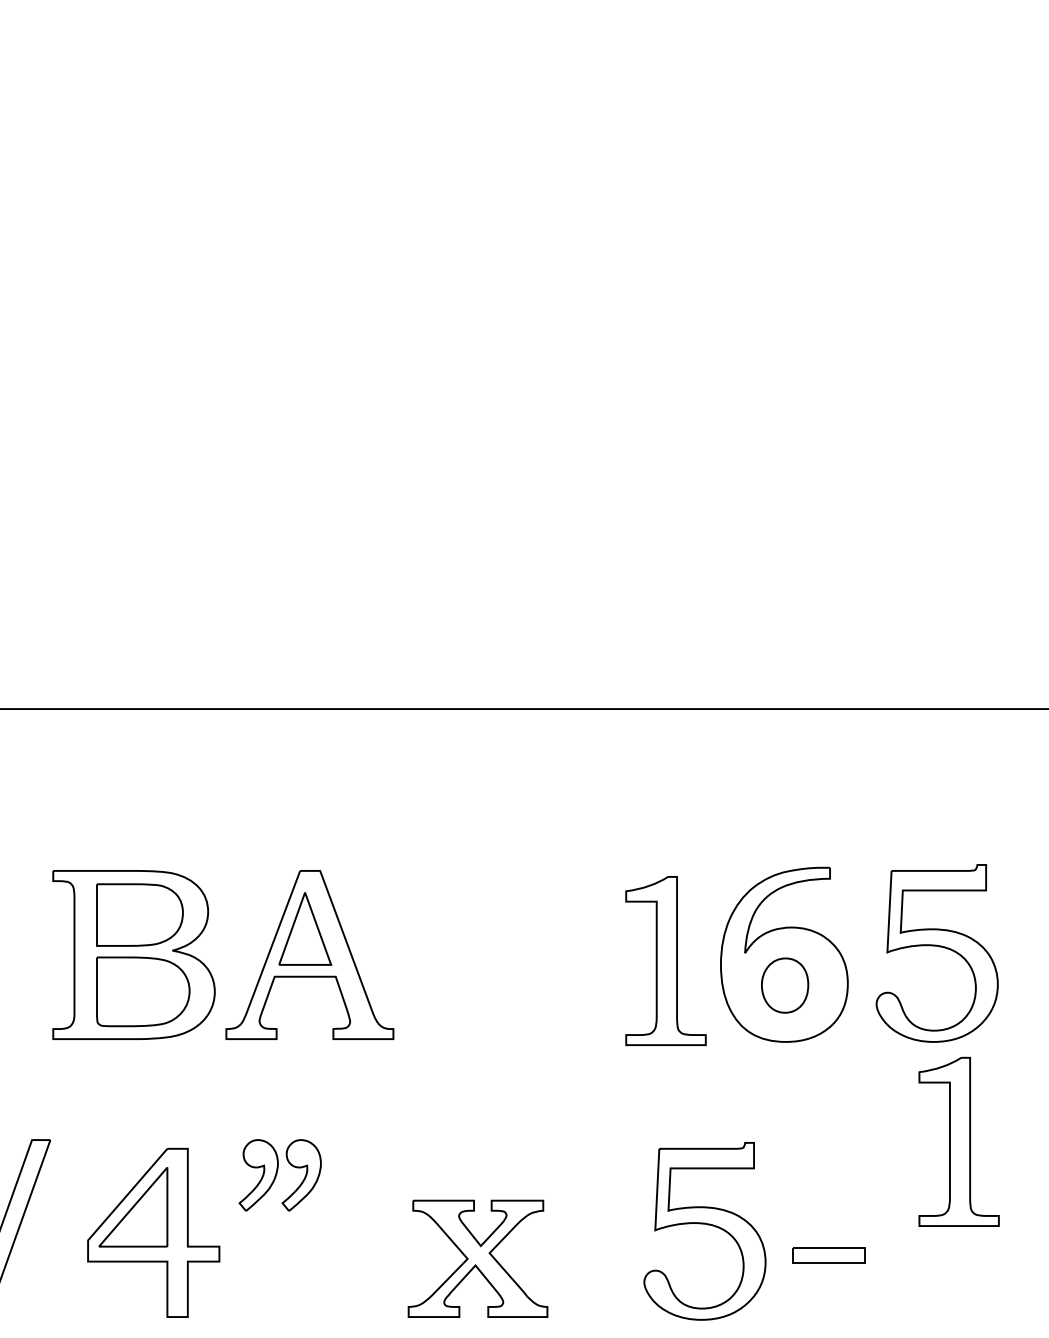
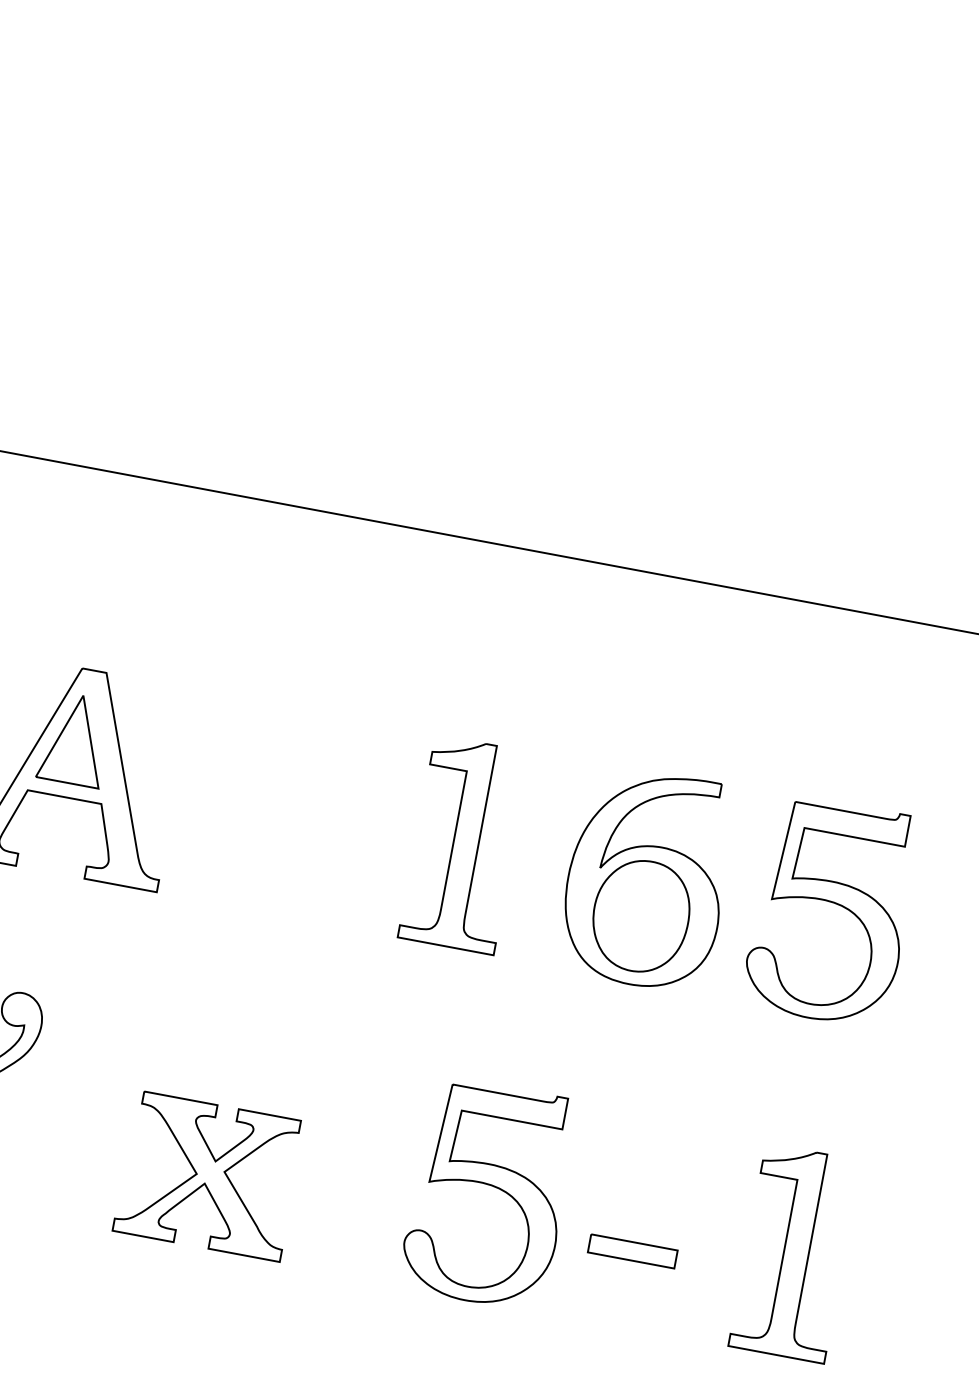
part: (665, 960) -> (464, 844), moved
part: (784, 985) -> (640, 915), size x1.67
part: (958, 1141) -> (794, 1252), moved

